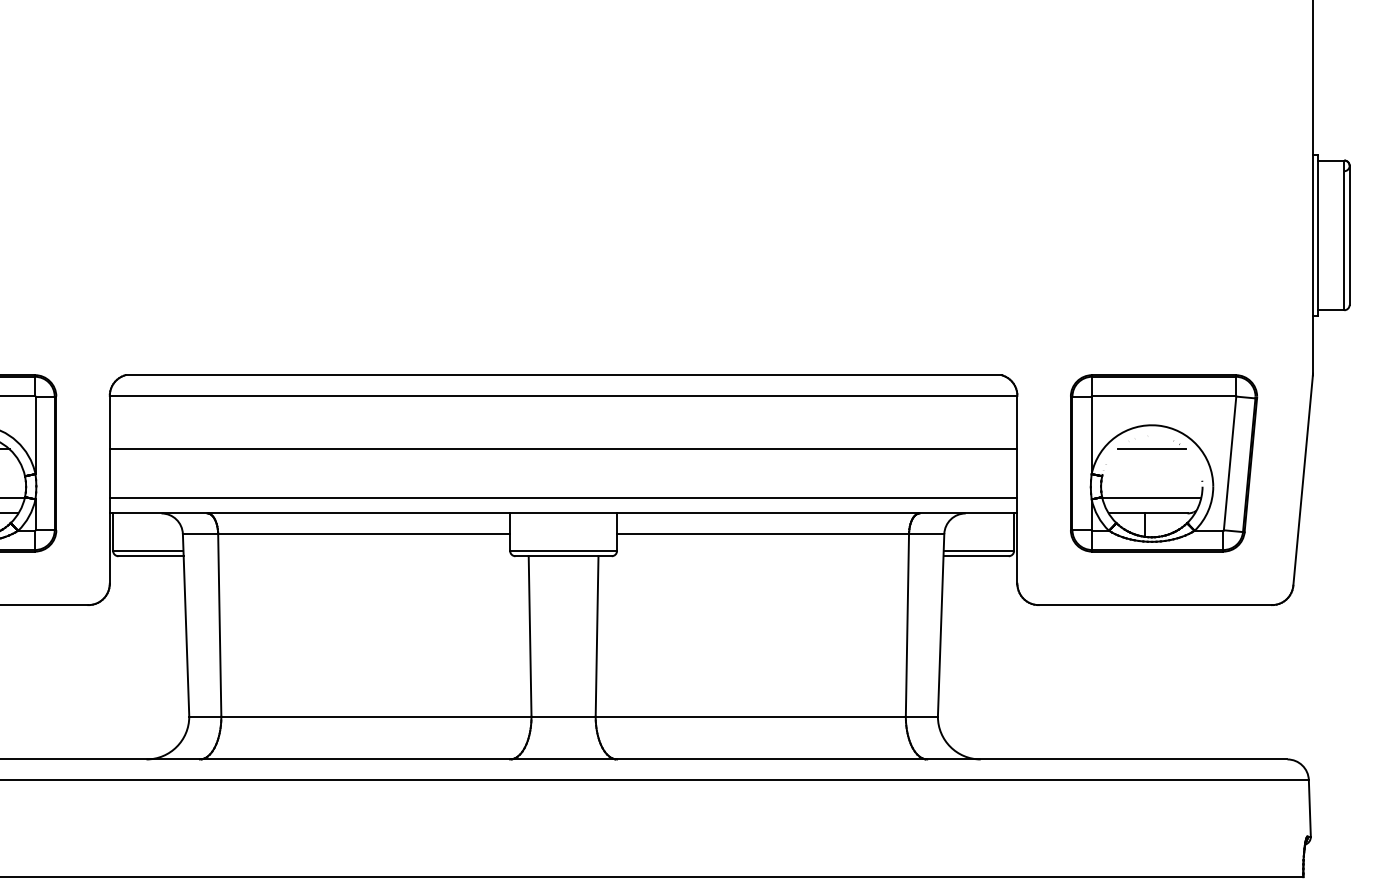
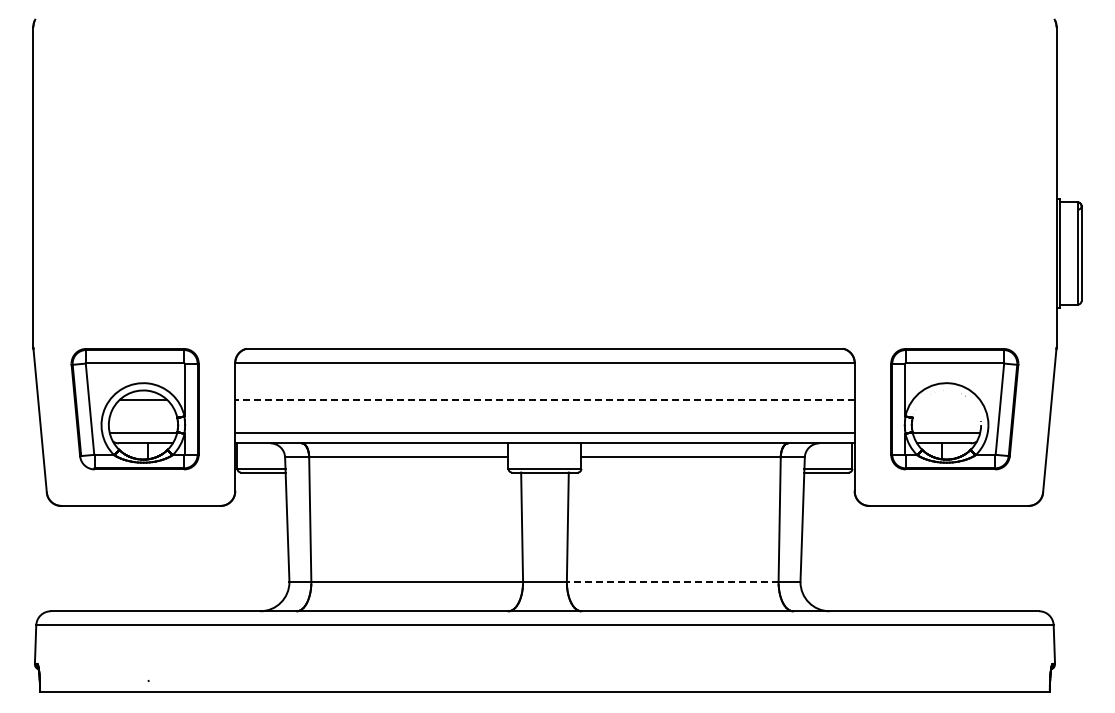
line: (562, 449) -> (544, 399), solid -> dashed
line: (1151, 449) -> (946, 399), removed
line: (750, 717) -> (672, 582), solid -> dashed

